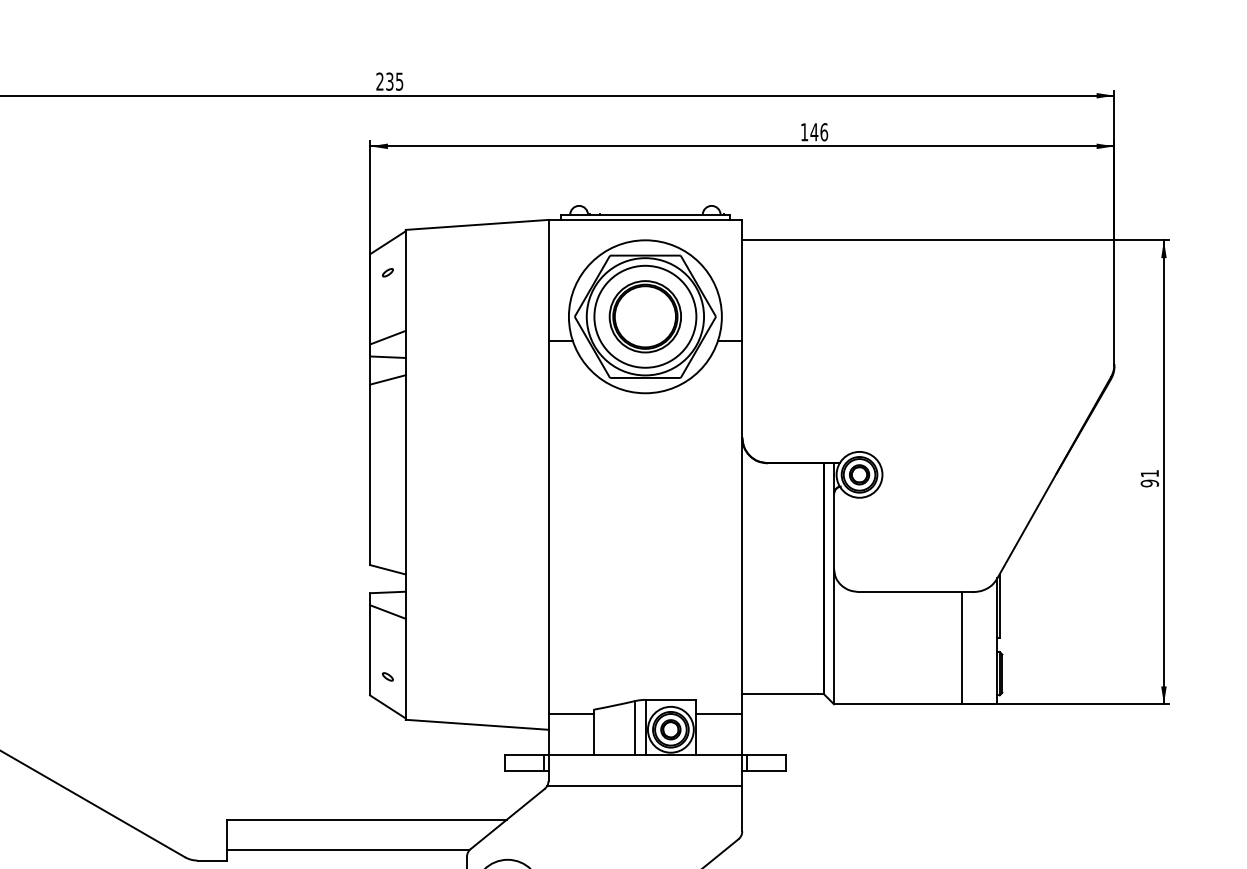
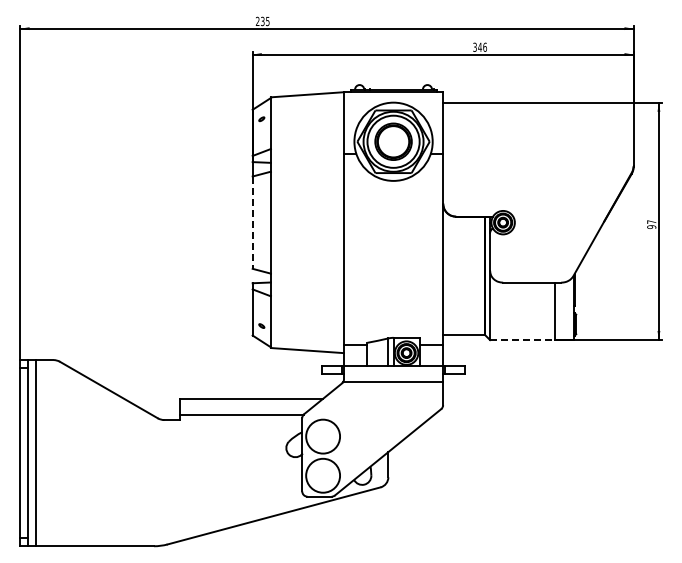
text: (803, 130) -> (474, 46), 146 -> 346
text: (1149, 472) -> (651, 221), 91 -> 97
line: (369, 476) -> (252, 223), solid -> dashed
line: (897, 705) -> (522, 340), solid -> dashed

